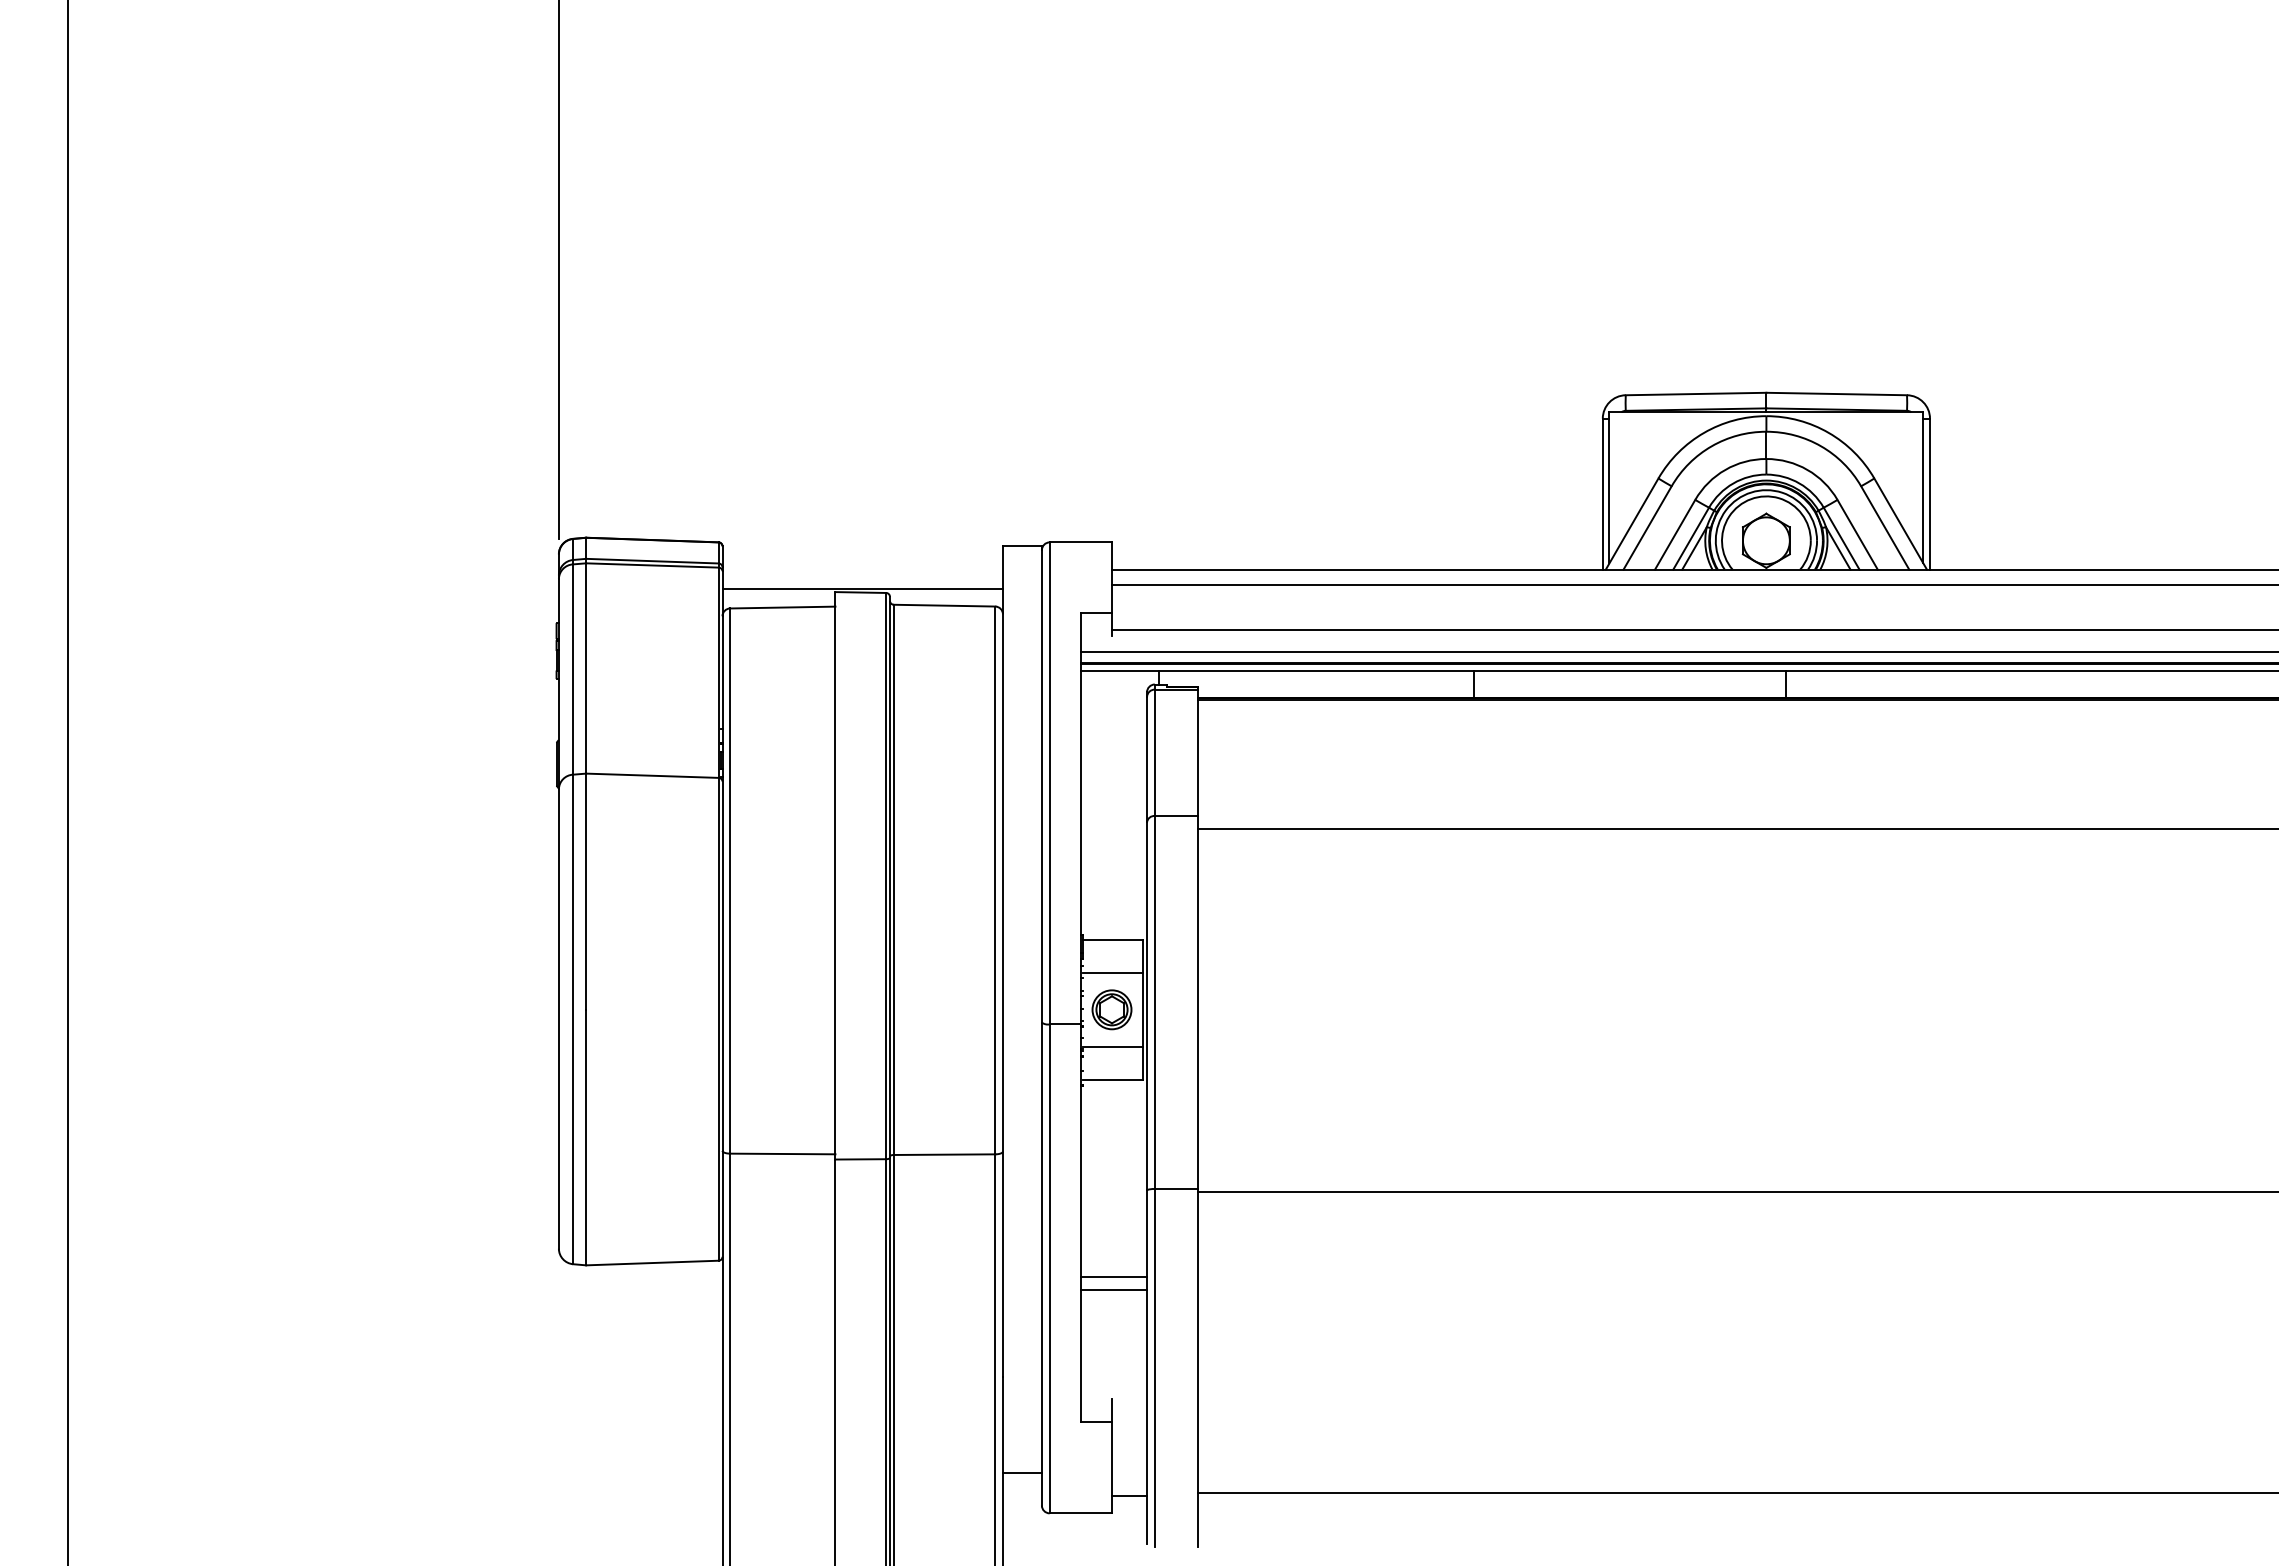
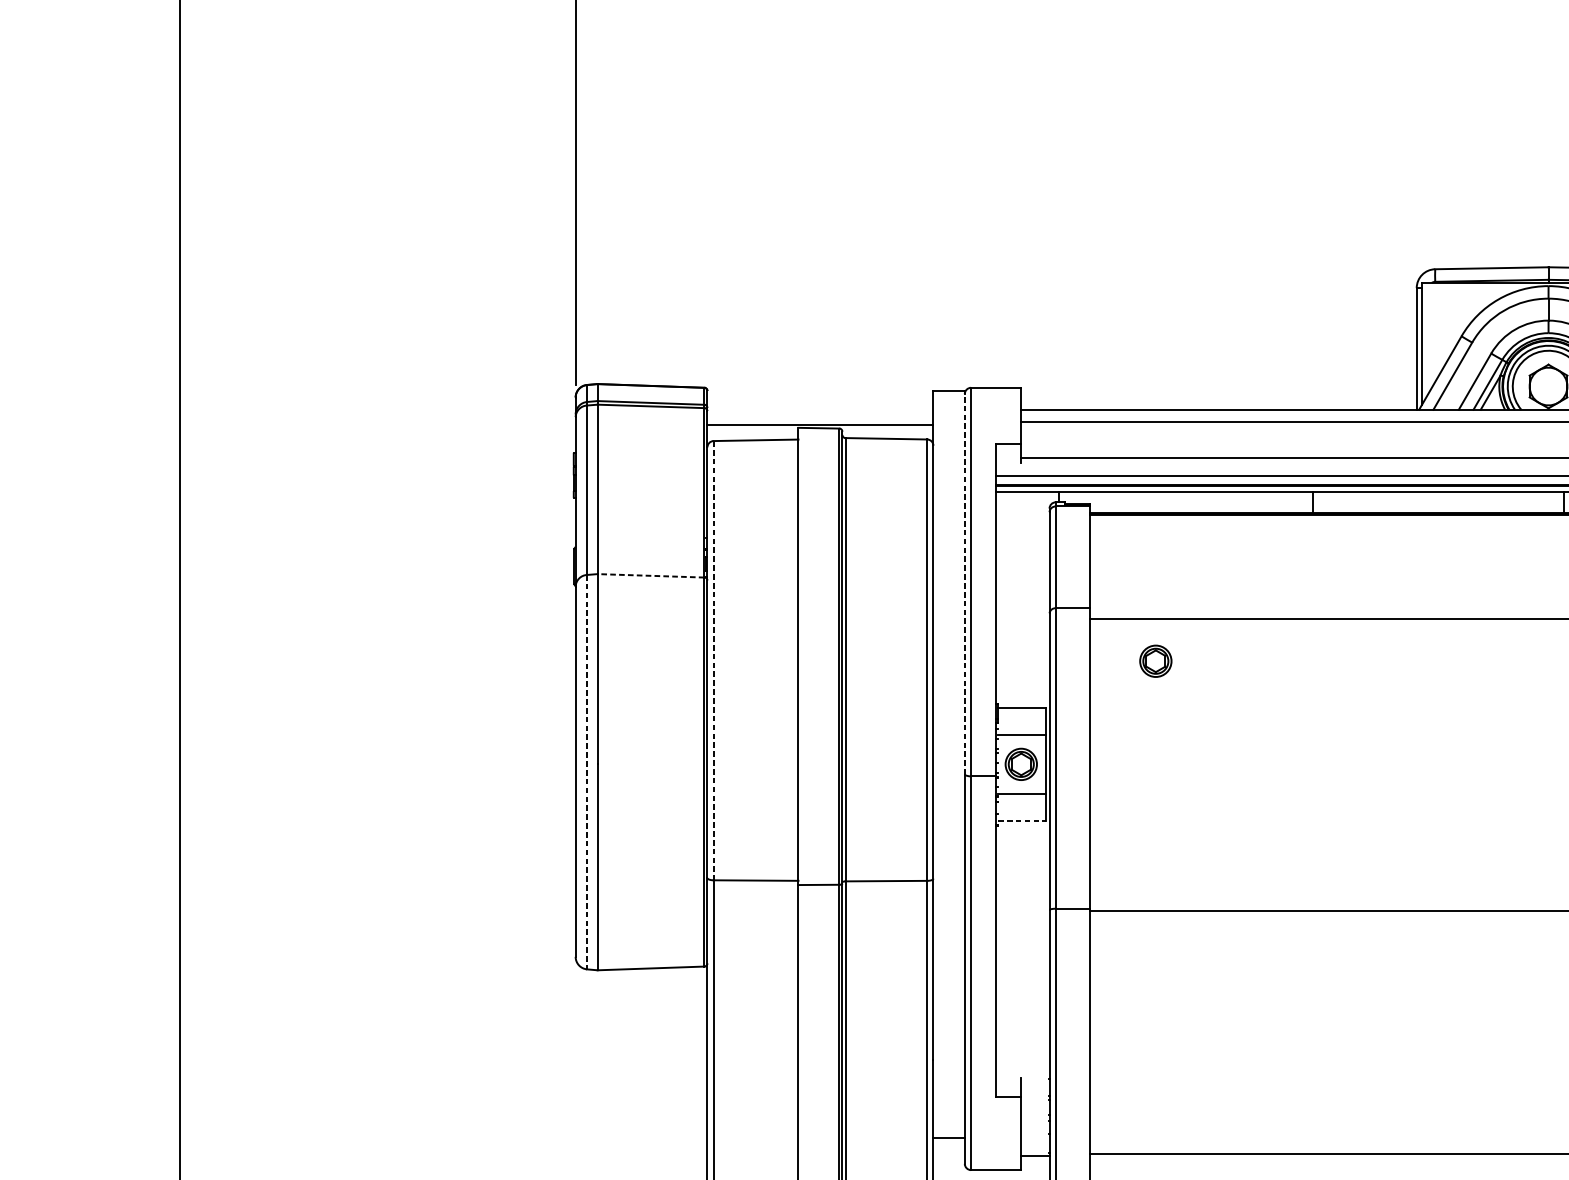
line: (651, 775) -> (650, 575), solid -> dashed
line: (1041, 785) -> (964, 583), solid -> dashed
line: (730, 881) -> (713, 661), solid -> dashed
part: (1278, 881) -> (1155, 661), added
line: (573, 1019) -> (587, 772), solid -> dashed
line: (1113, 1079) -> (1022, 820), solid -> dashed
line: (1113, 1276) -> (1022, 979), removed
line: (1113, 1289) -> (1022, 989), removed

